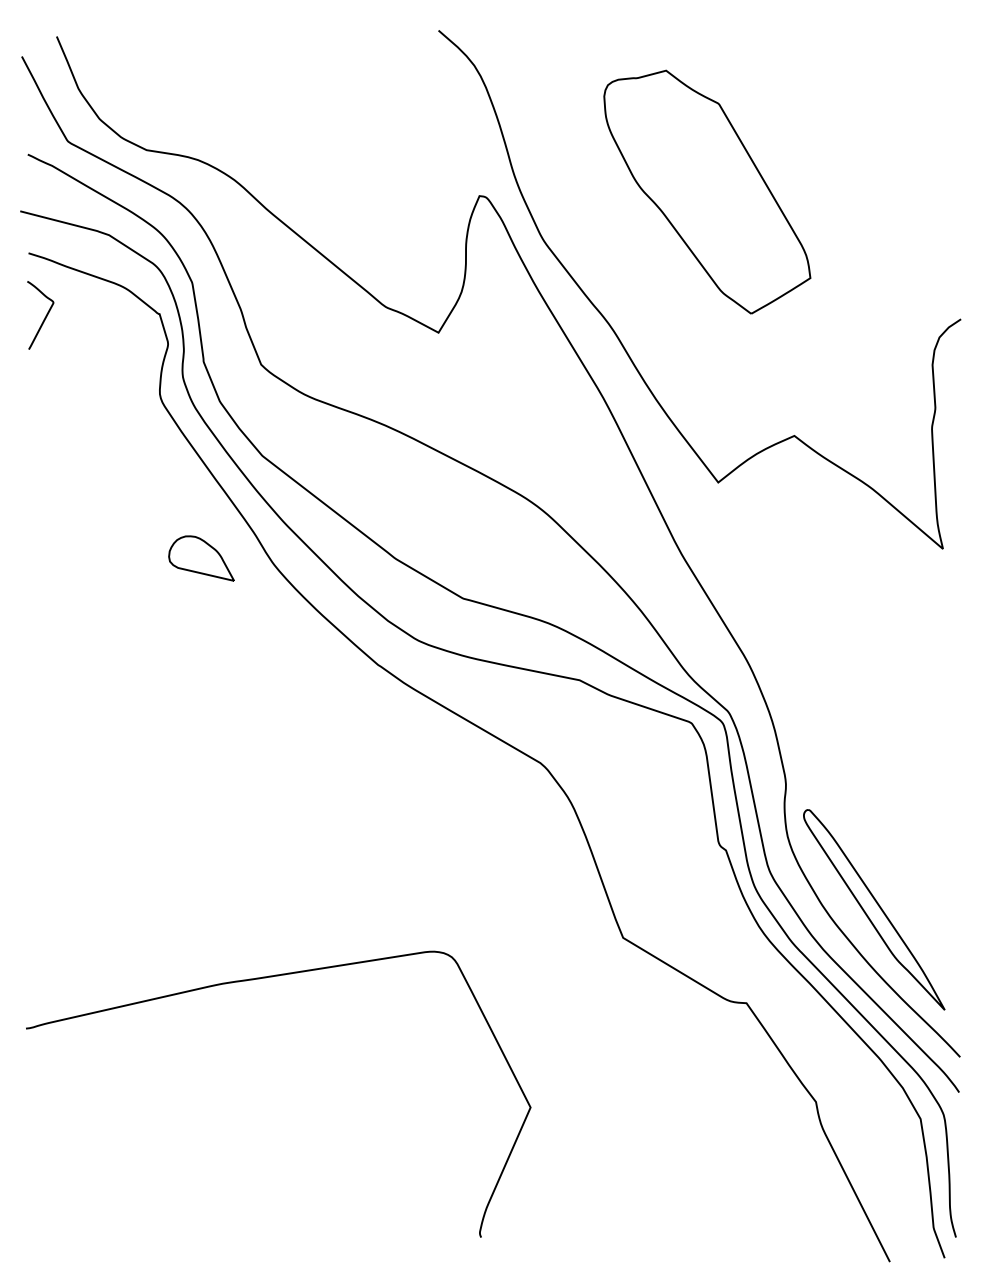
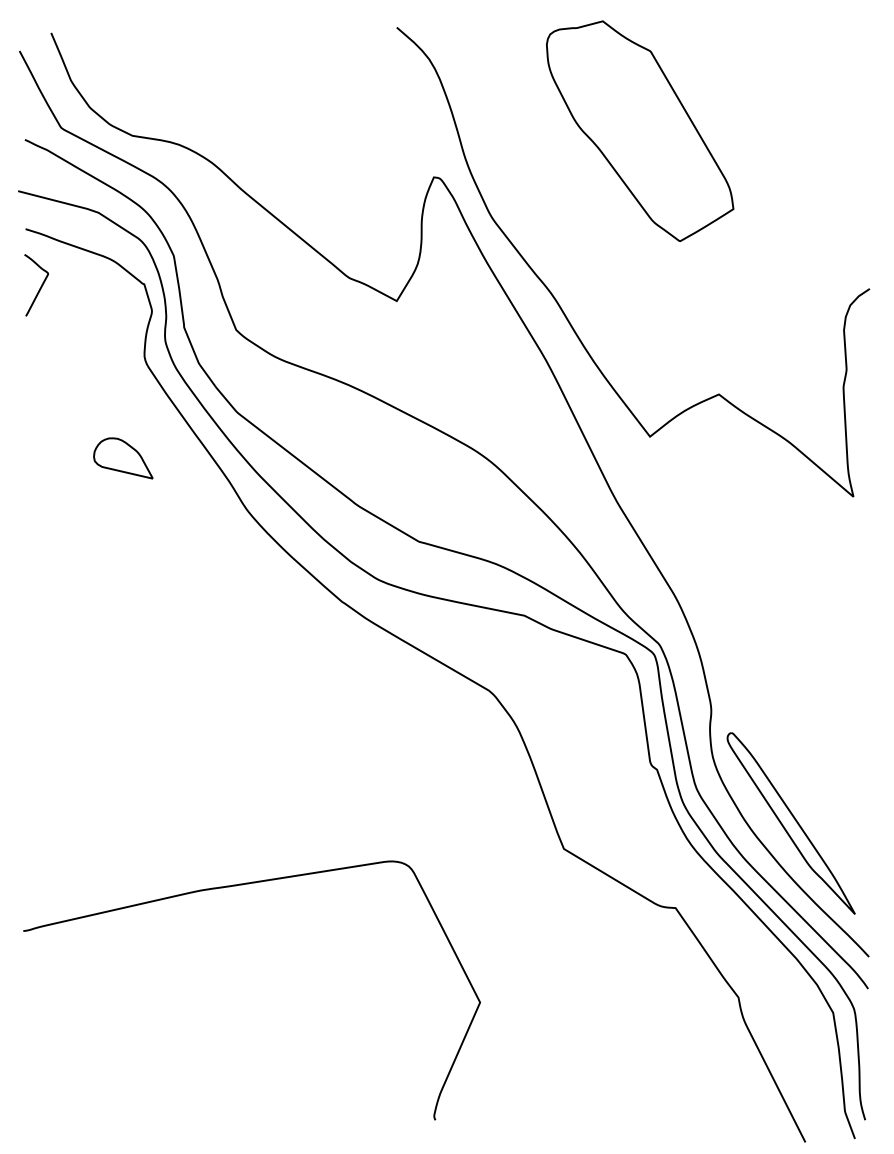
part: (707, 191) -> (640, 130), moved
part: (201, 558) -> (123, 458), moved

